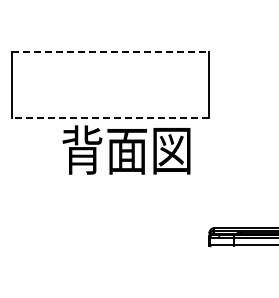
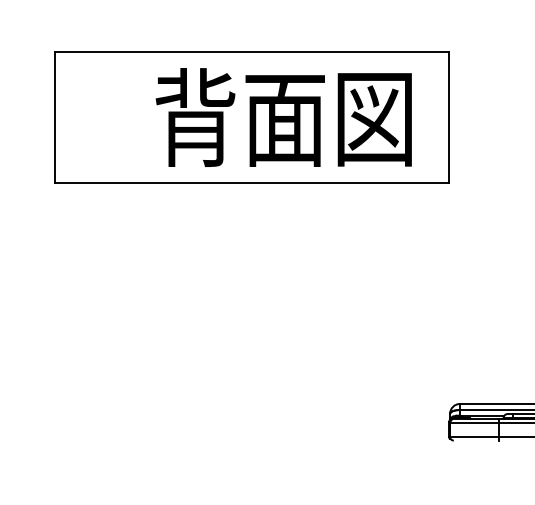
line: (111, 52) -> (253, 52), dashed -> solid
line: (110, 117) -> (251, 182), dashed -> solid
text: (126, 149) -> (283, 116), moved

